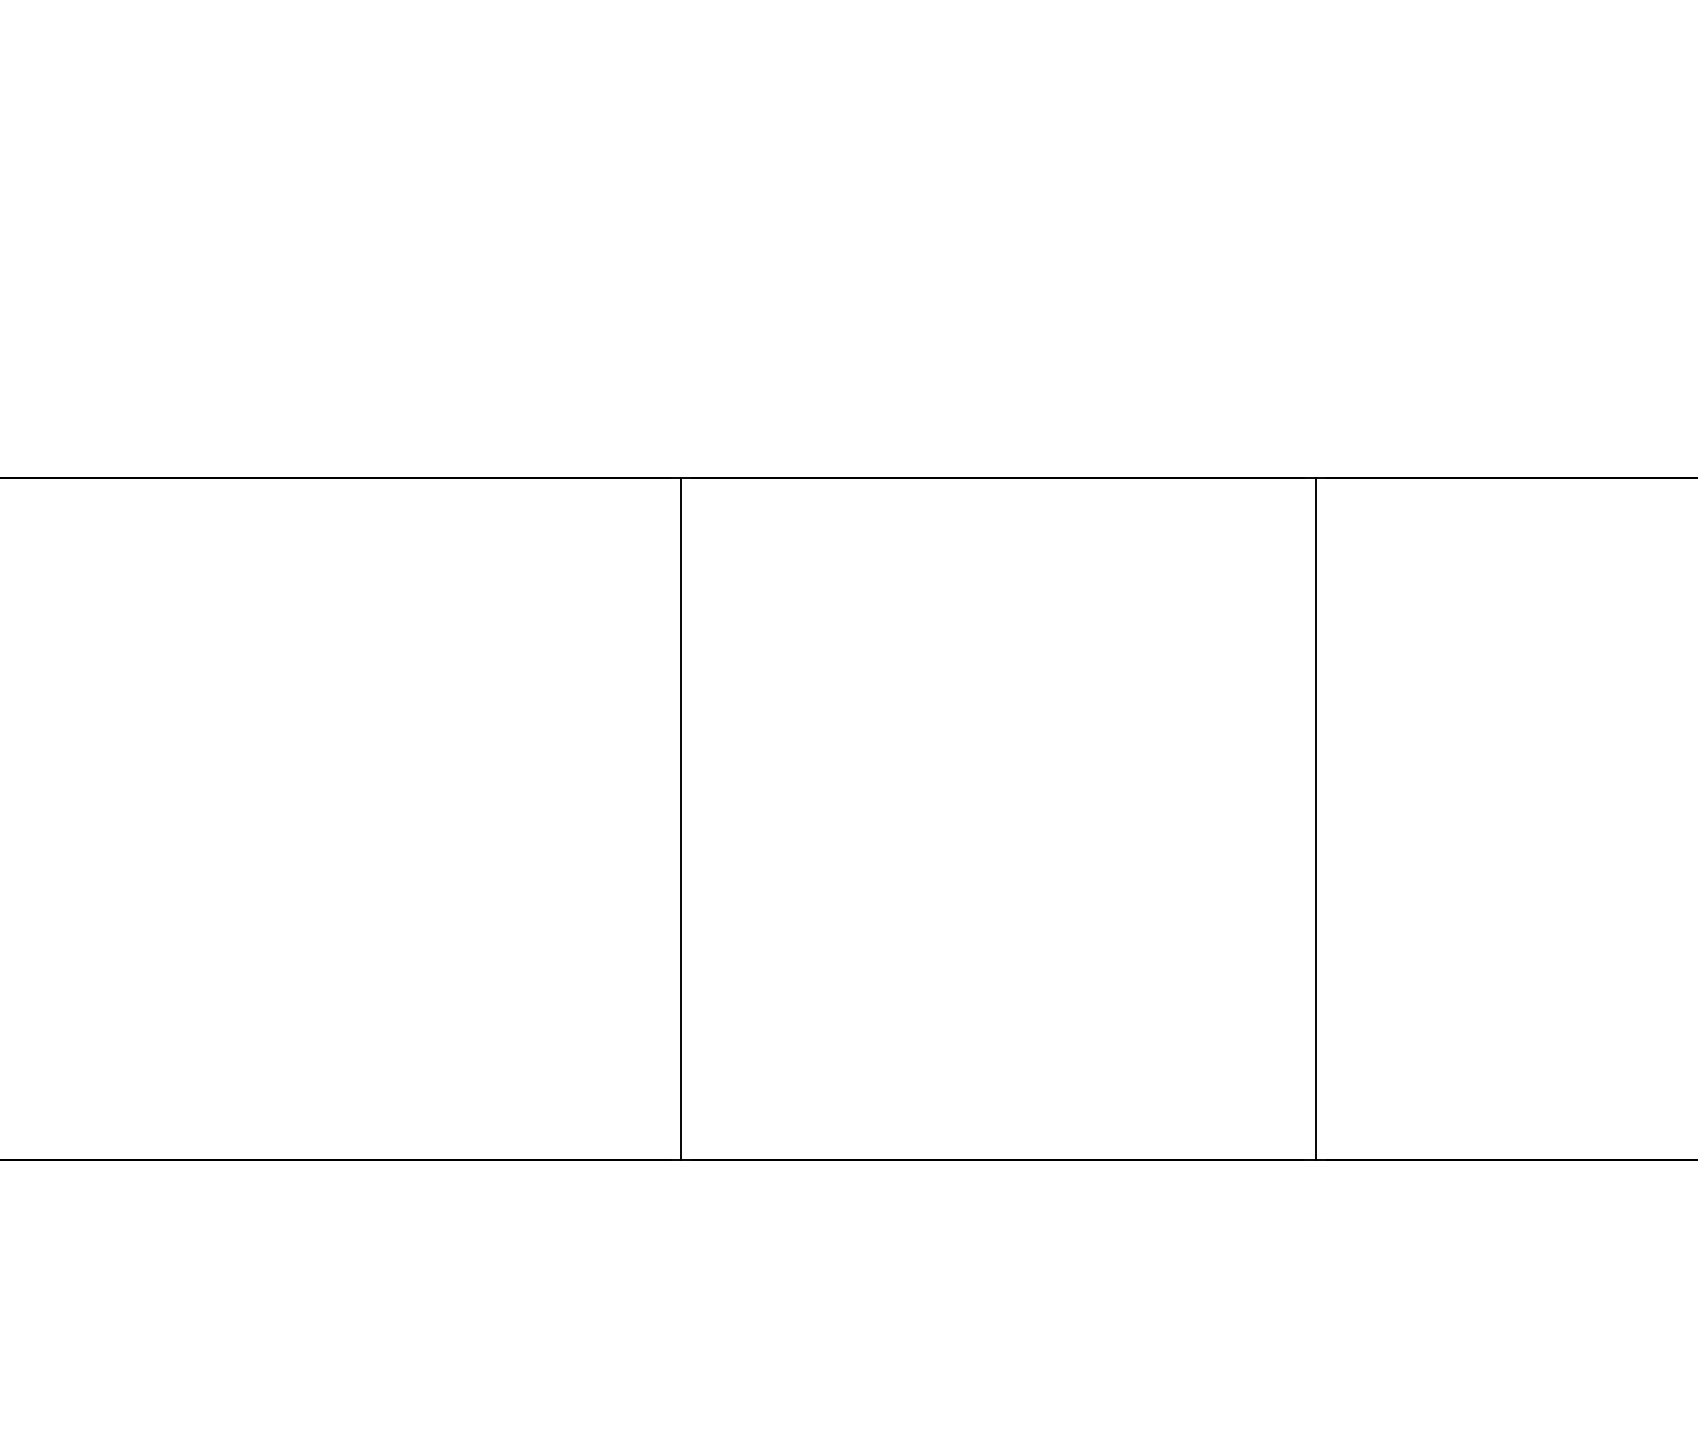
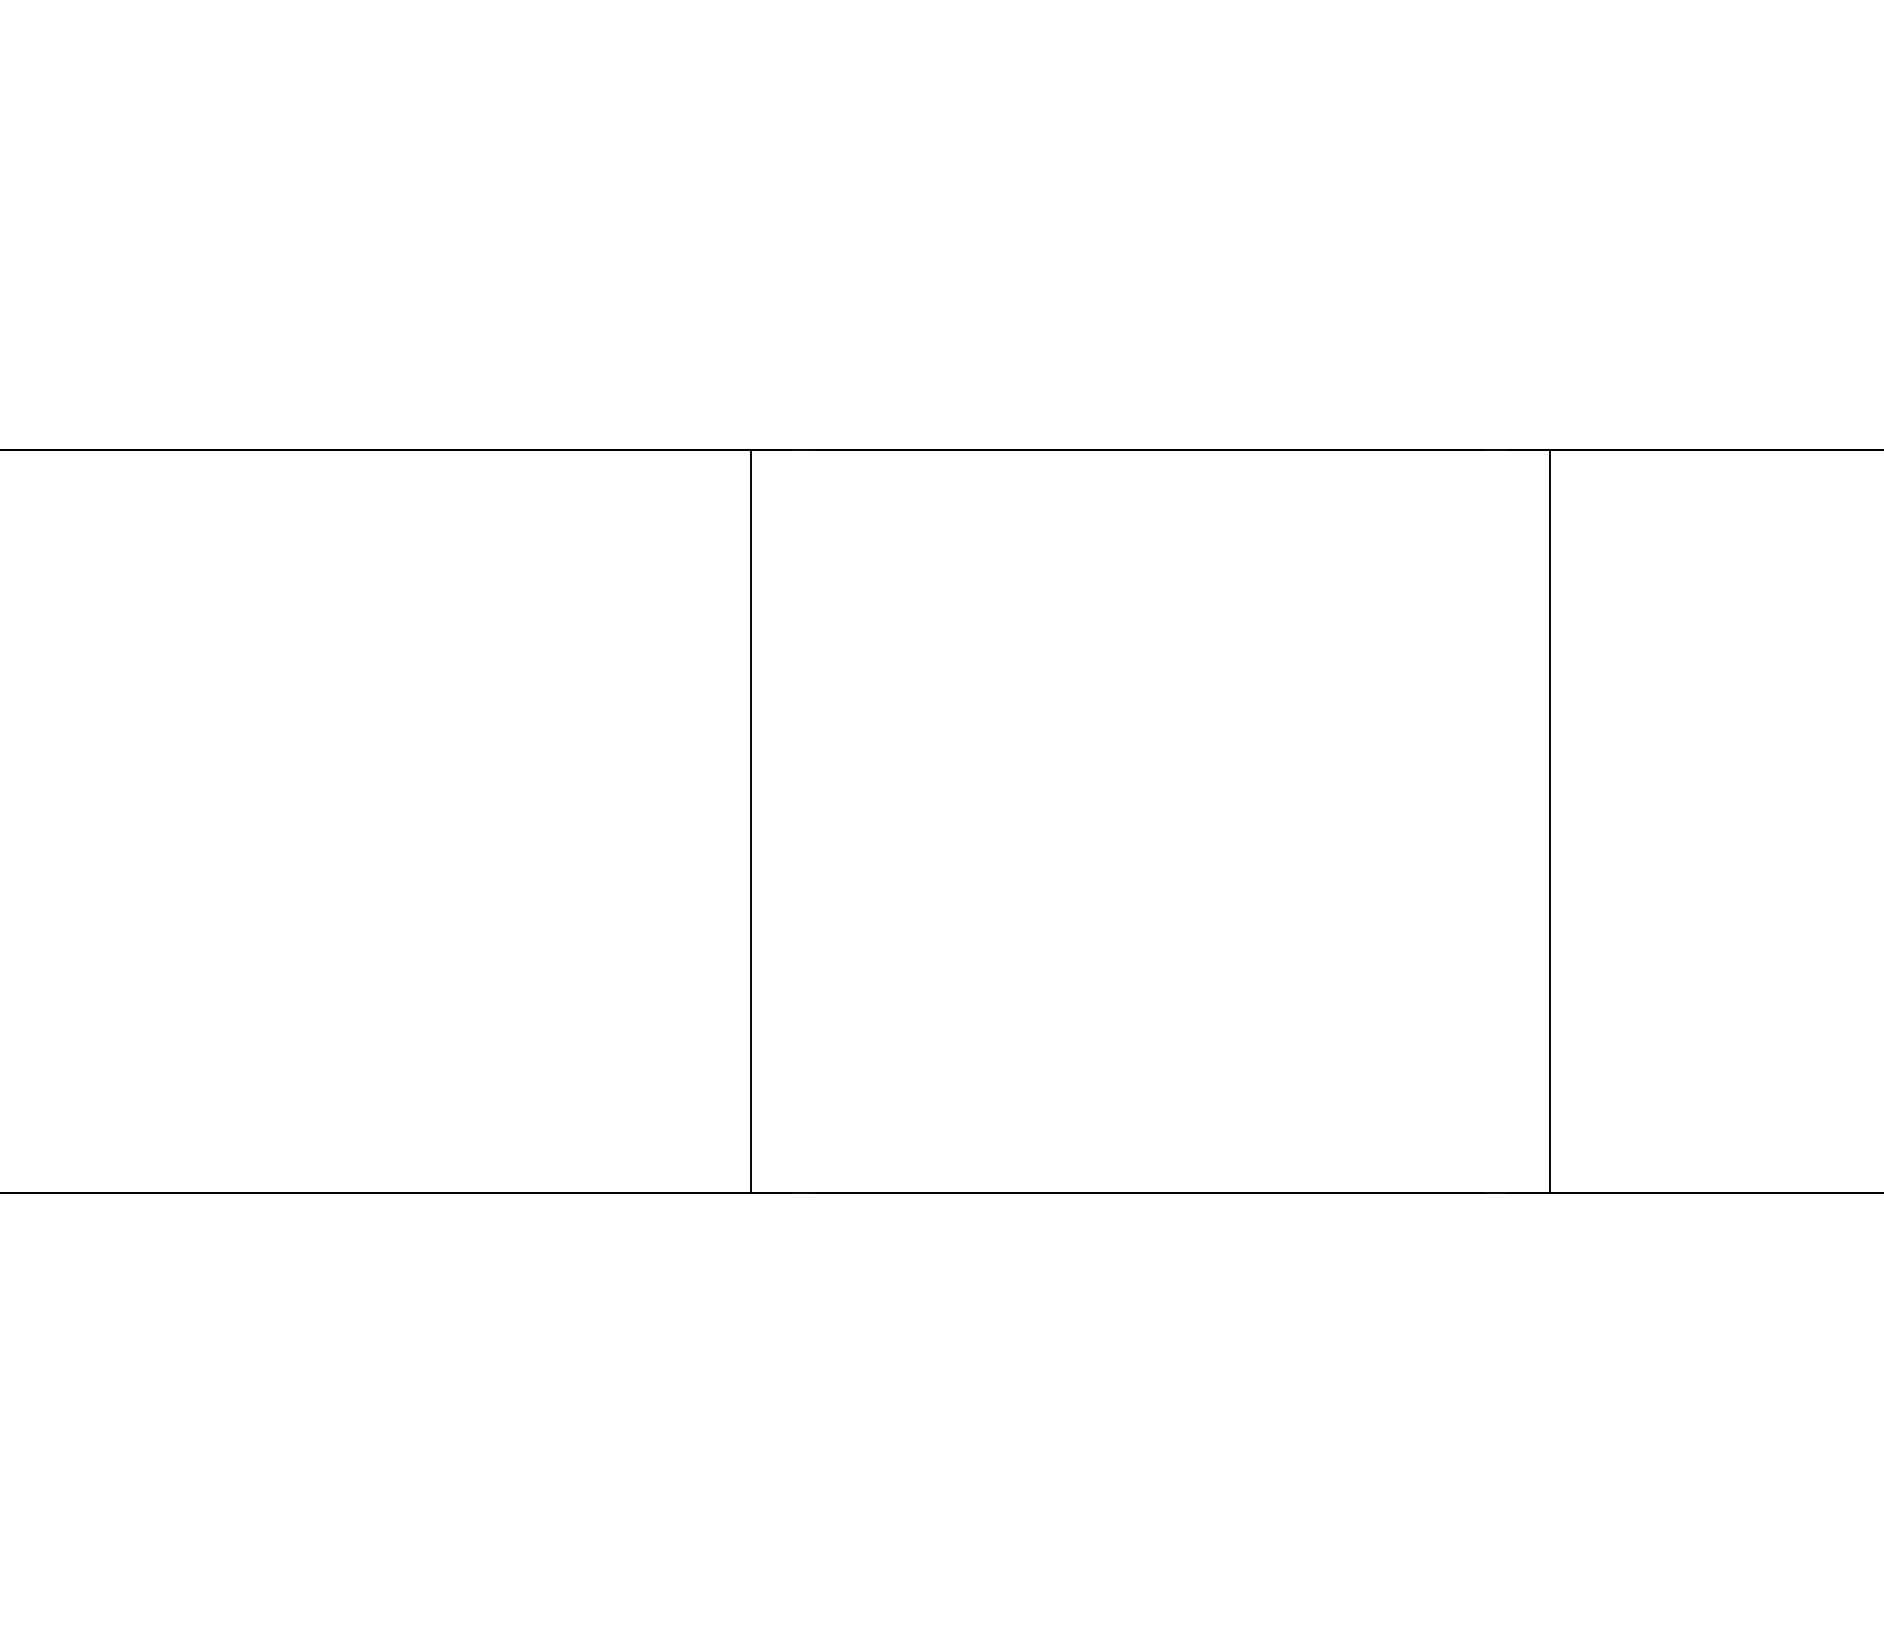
line: (680, 819) -> (750, 821), moved
line: (1316, 819) -> (1550, 821), moved

